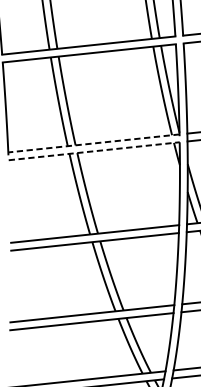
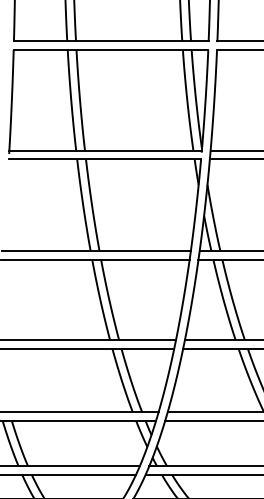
line: (93, 143) -> (105, 150), dashed -> solid
line: (94, 151) -> (105, 159), dashed -> solid

